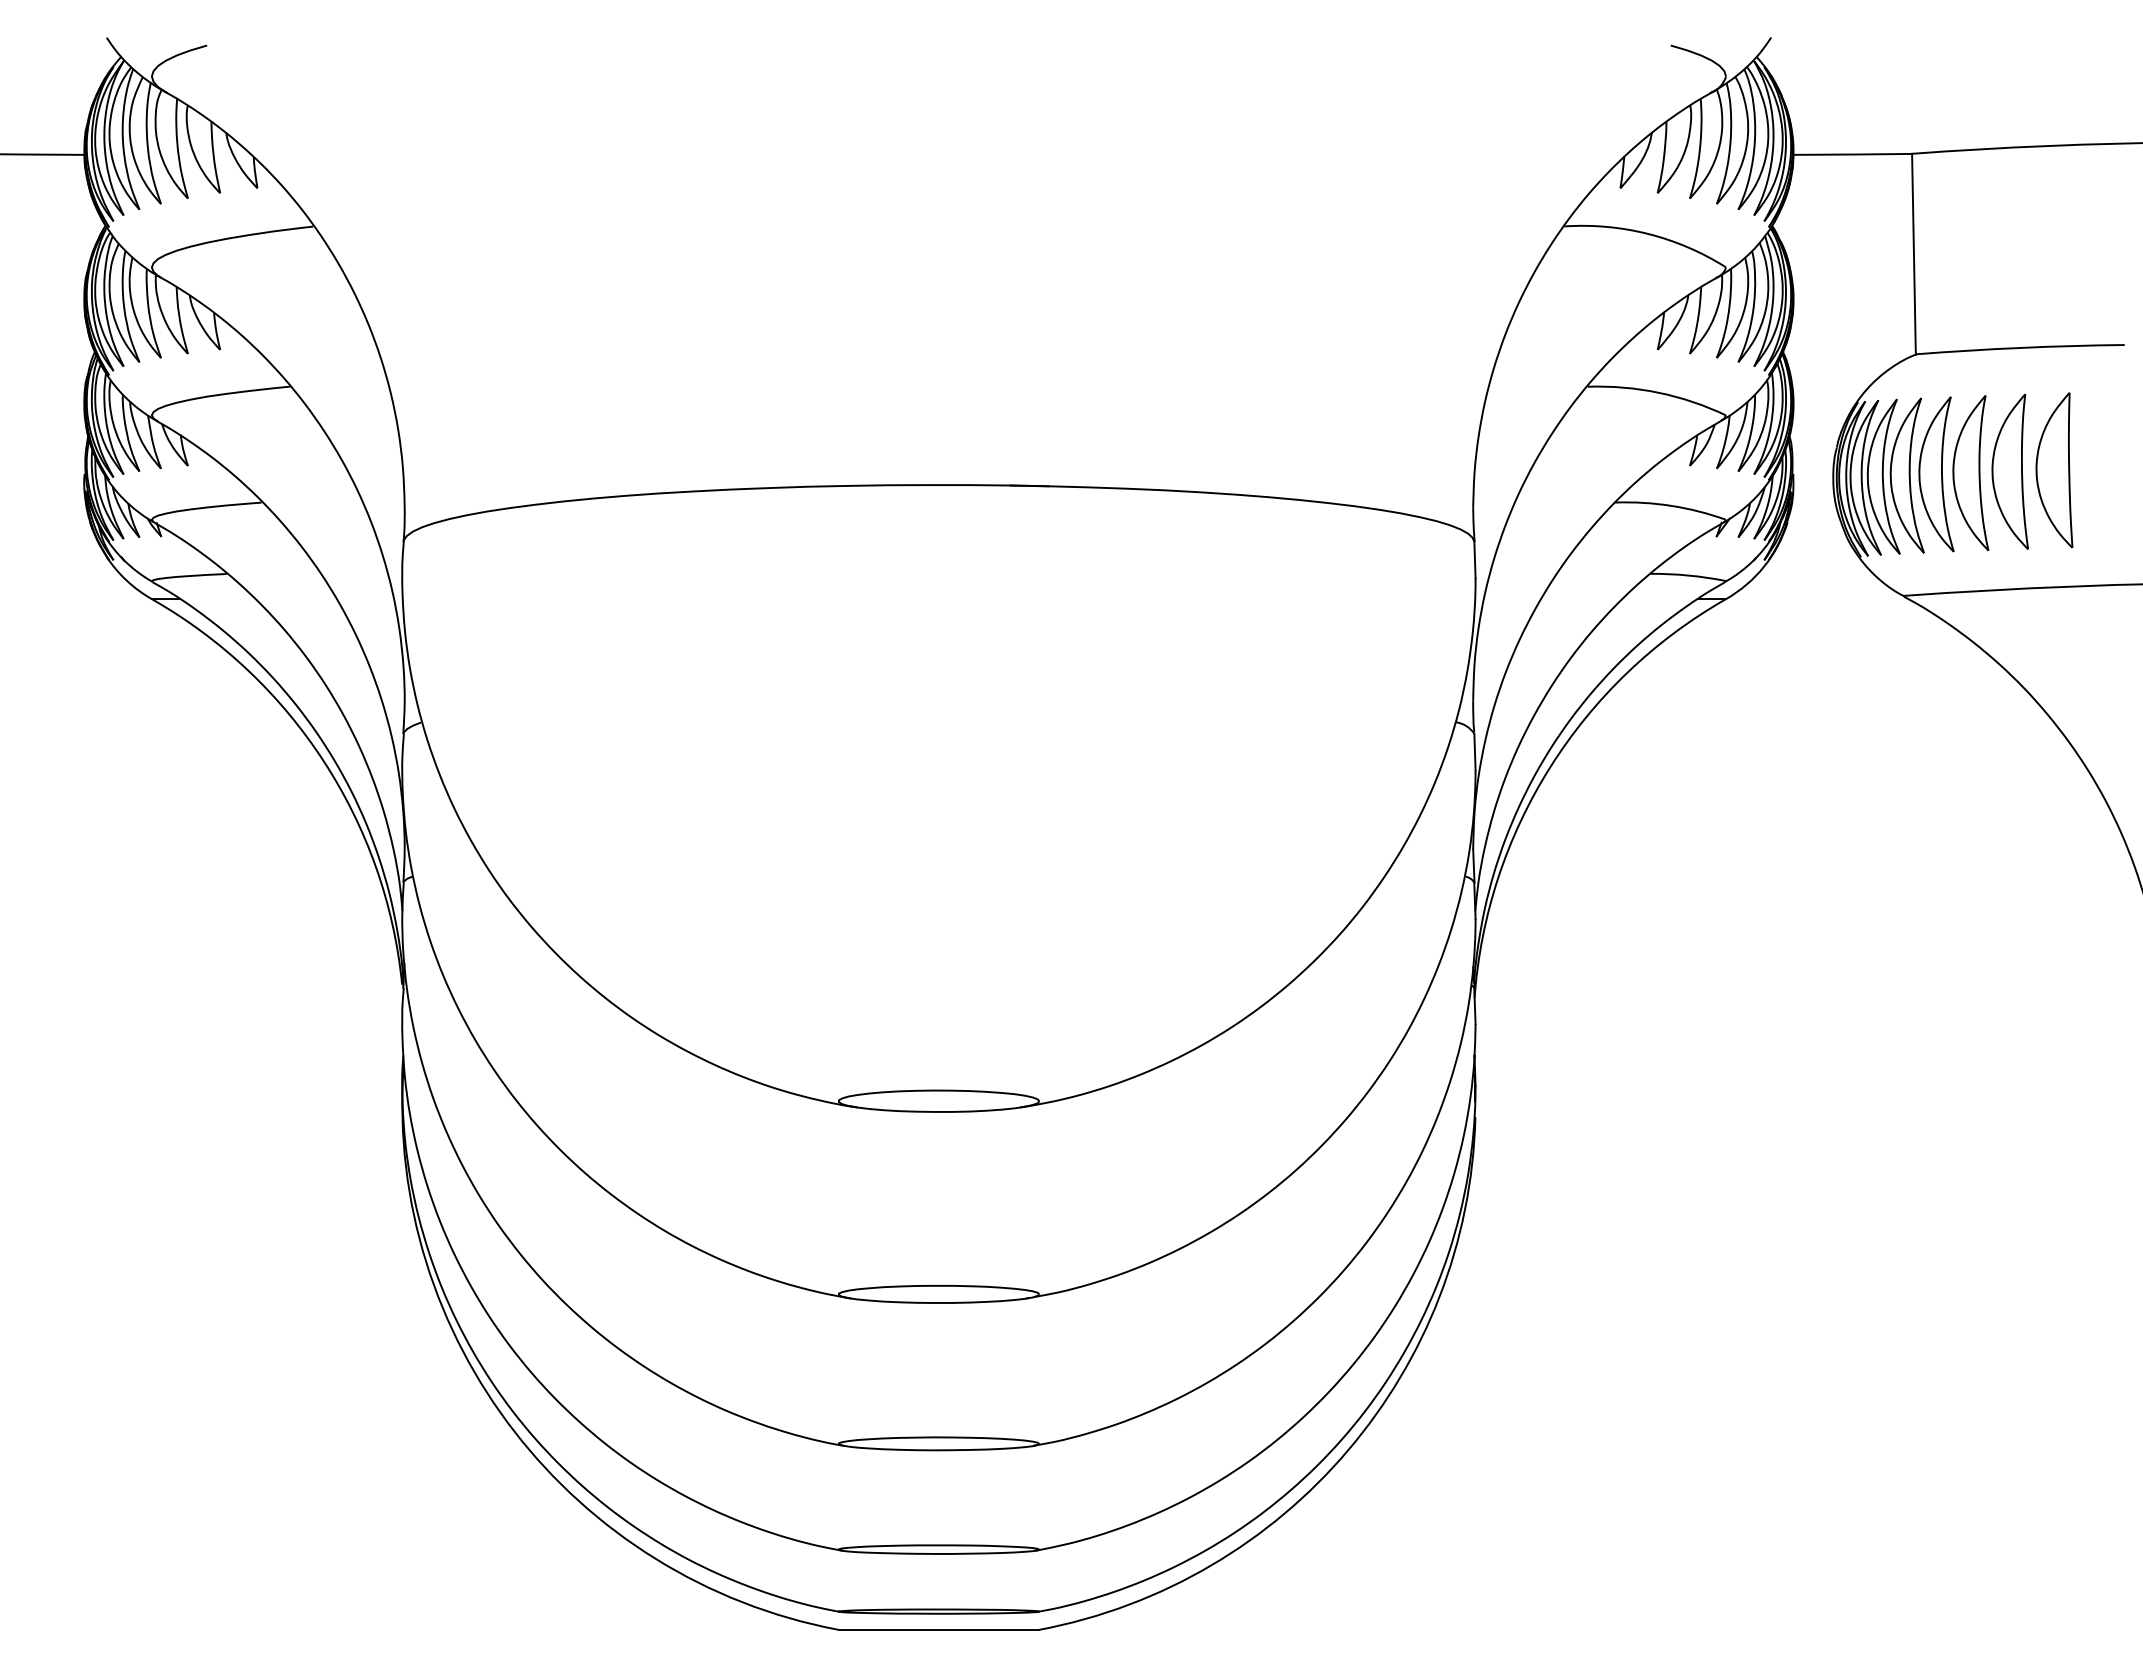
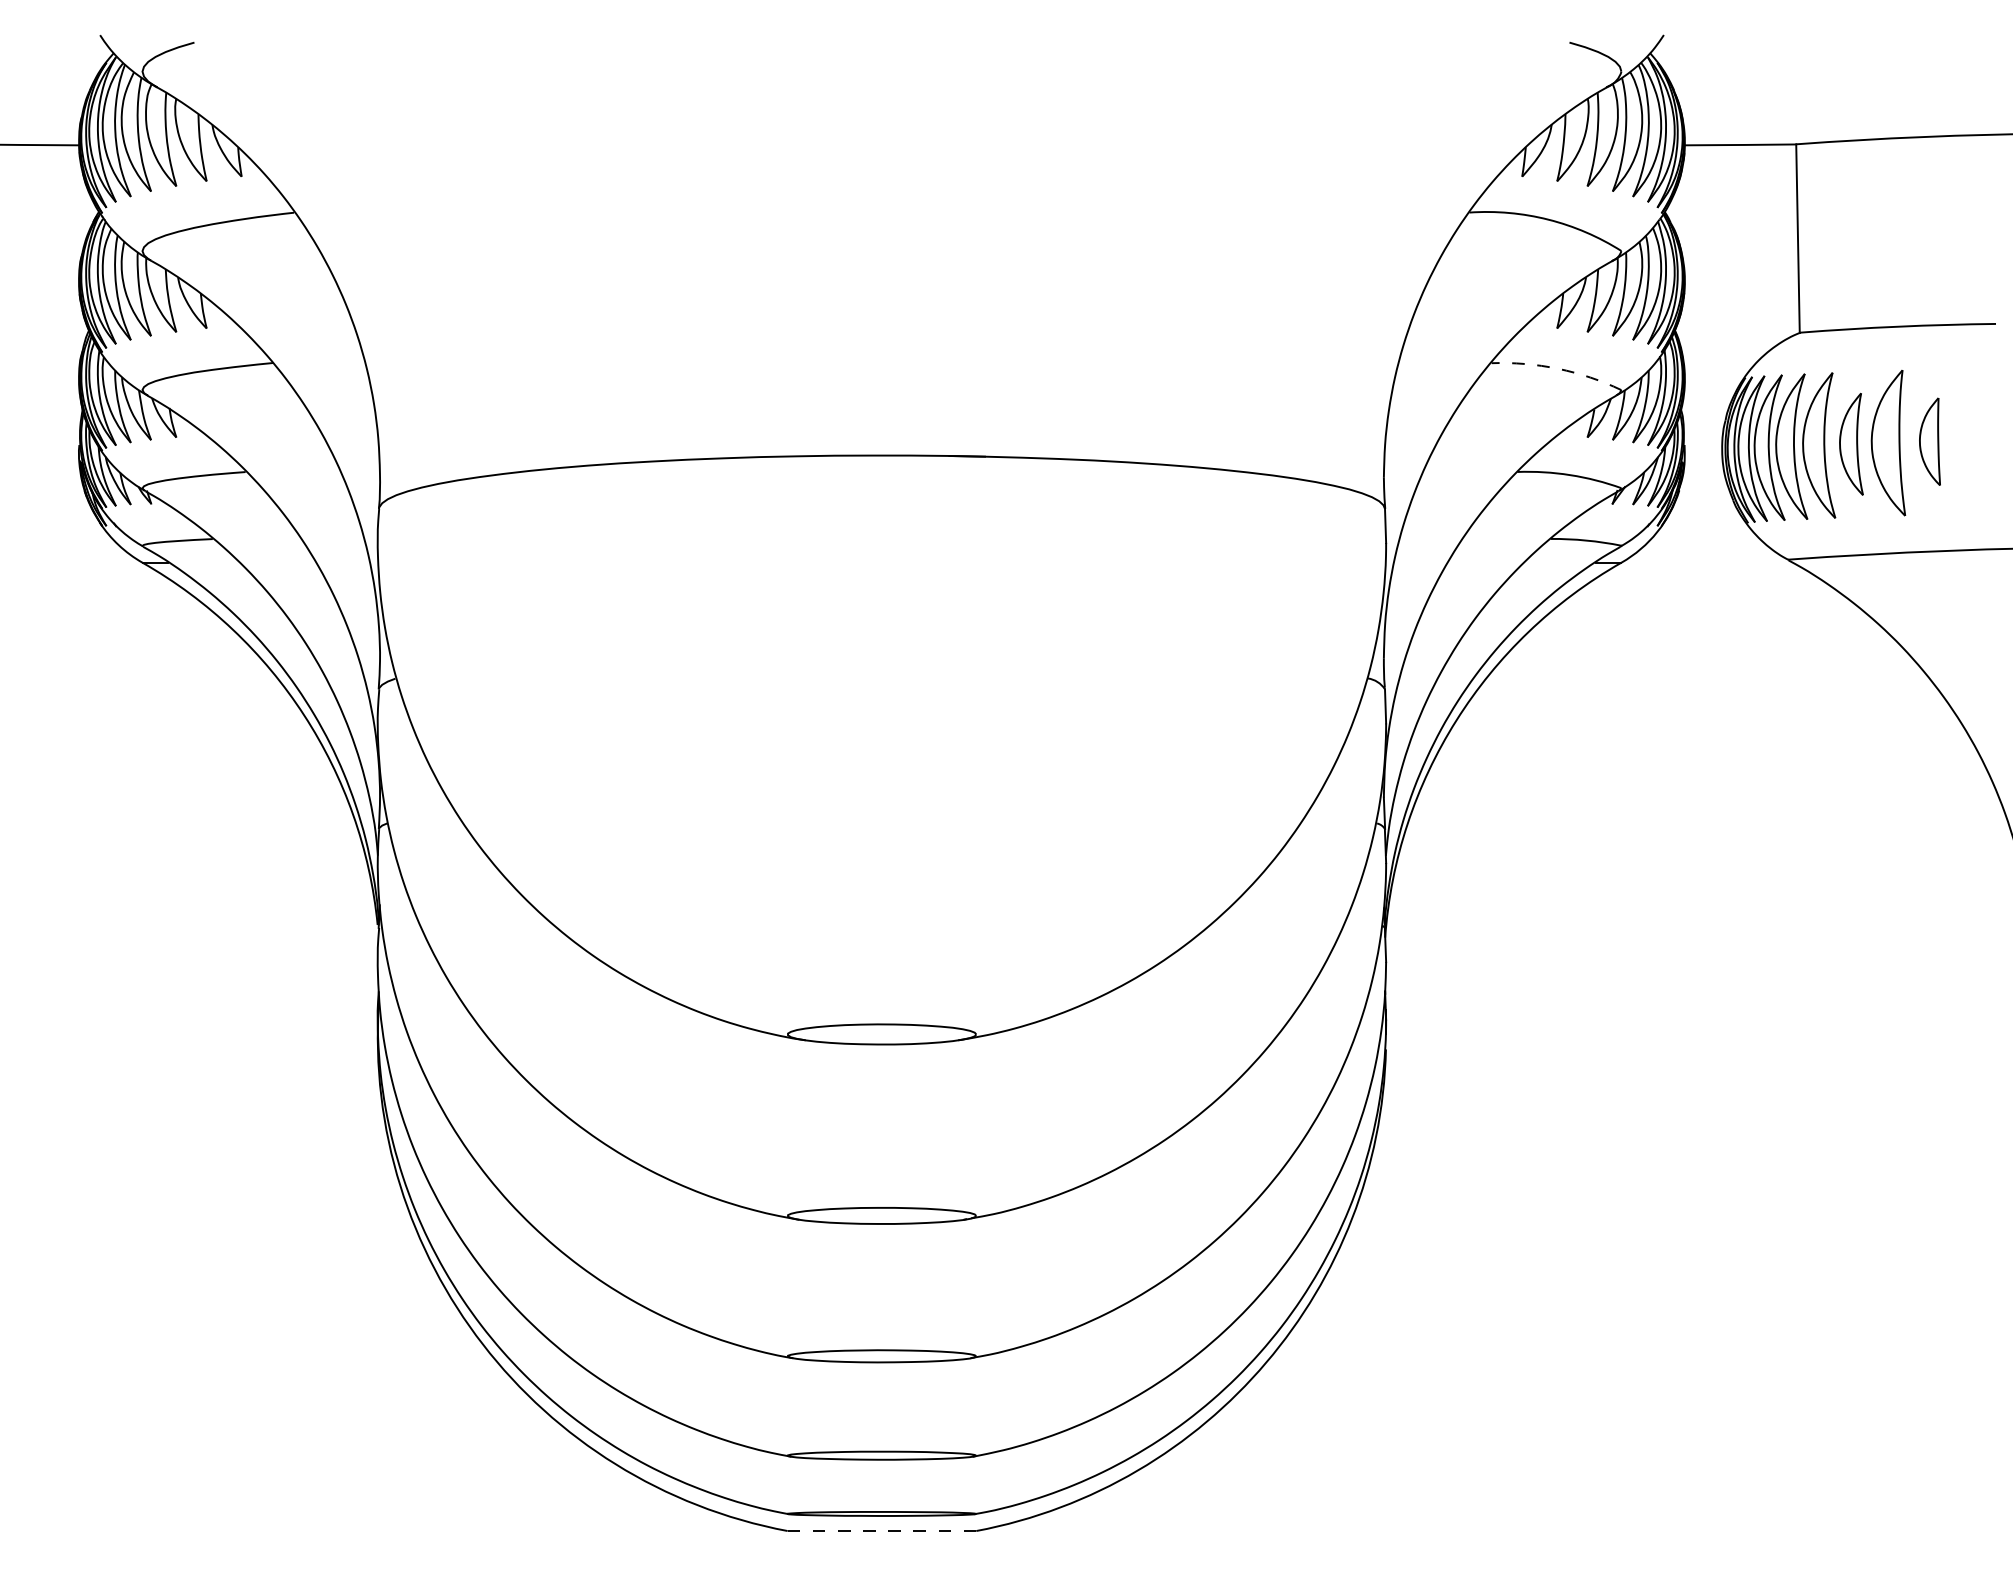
arc: (1658, 392) -> (1557, 368), solid -> dashed
part: (2054, 470) -> (1930, 441), size x0.6
part: (1970, 472) -> (1851, 443), size x0.7
line: (939, 1629) -> (882, 1530), solid -> dashed

